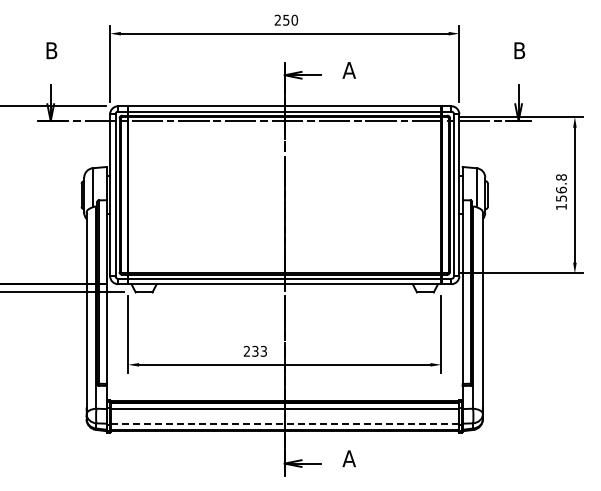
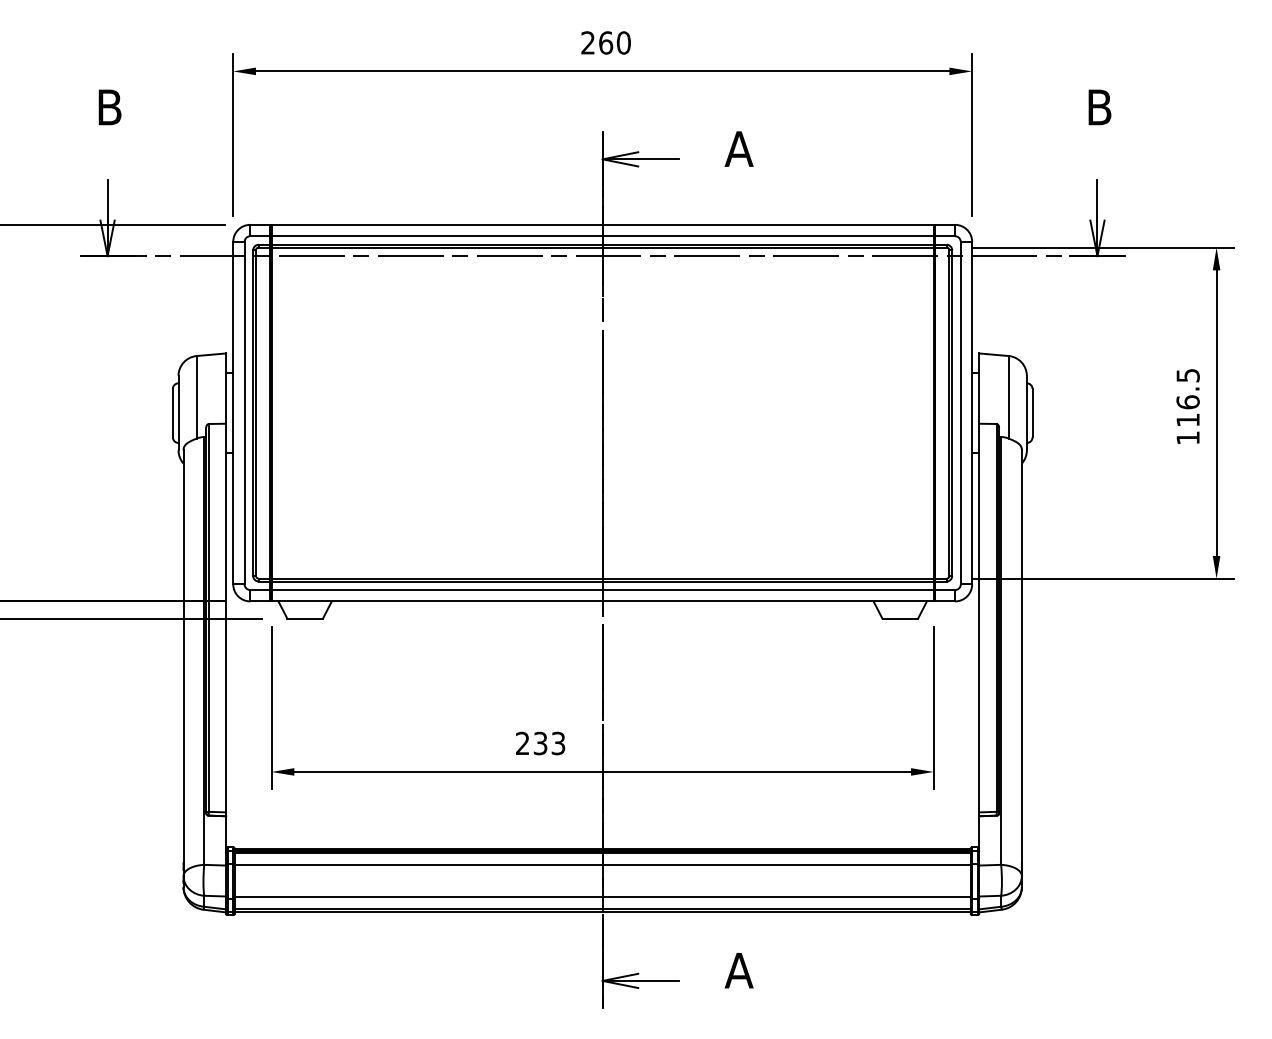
text: (286, 19) -> (606, 41), 250 -> 260
text: (561, 187) -> (1188, 396), 156.8 -> 116.5
line: (284, 423) -> (602, 896), dashed -> solid

